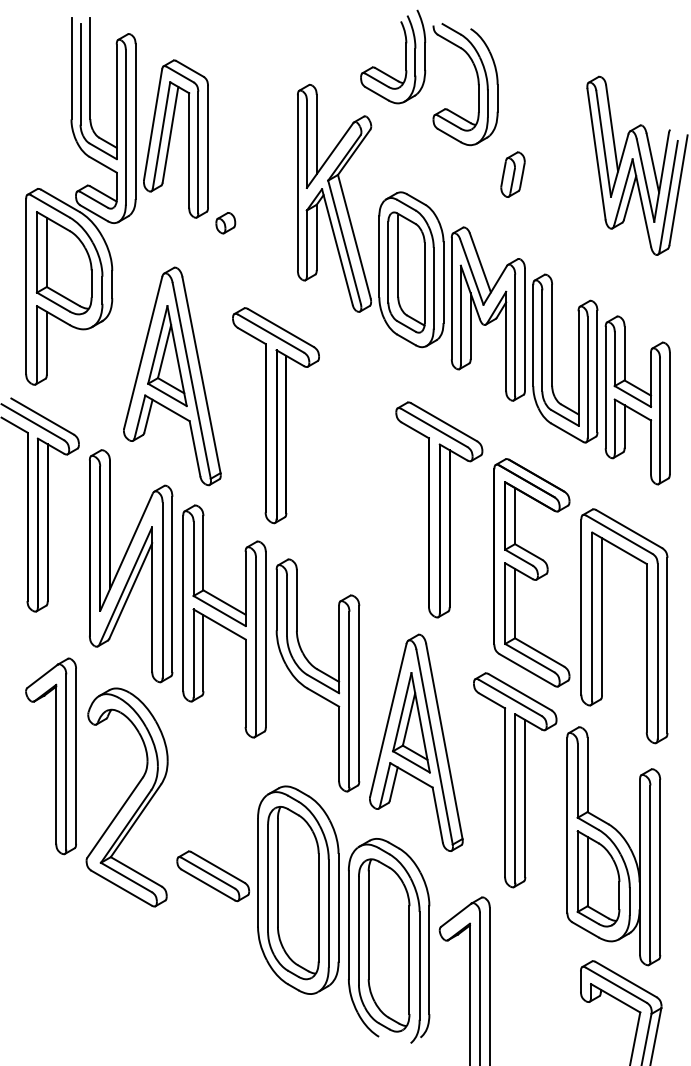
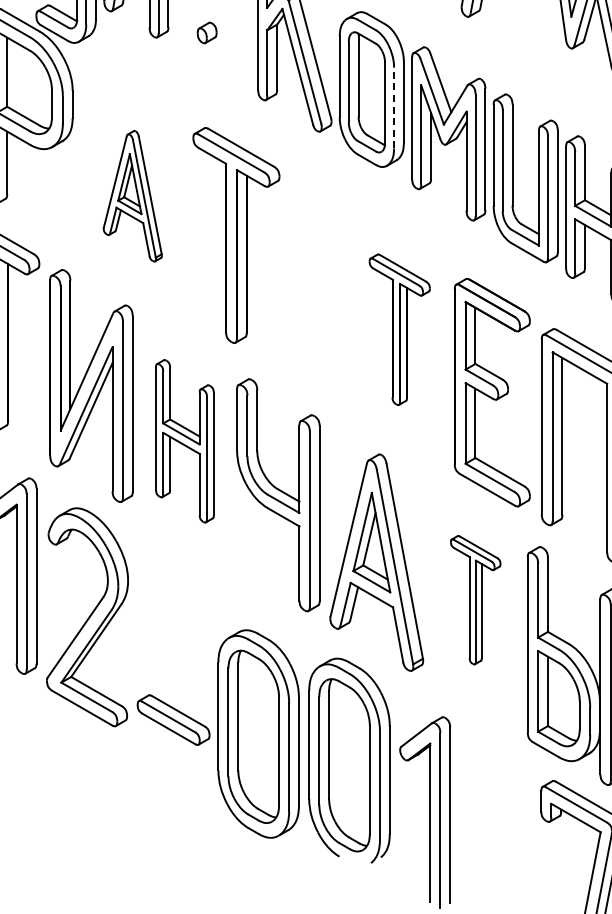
part: (225, 223) -> (206, 33), moved
line: (433, 287) -> (393, 107), solid -> dashed
part: (172, 376) -> (132, 196), size x0.6
part: (439, 509) -> (399, 329), size x0.7
part: (224, 621) -> (184, 441), size x0.7
part: (515, 780) -> (475, 600), size x0.6
part: (257, 889) -> (217, 733), moved

